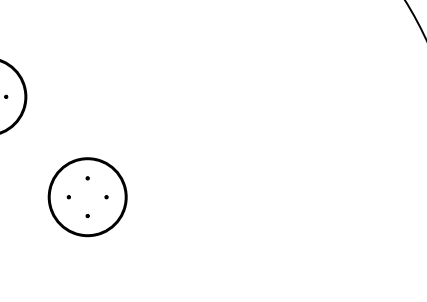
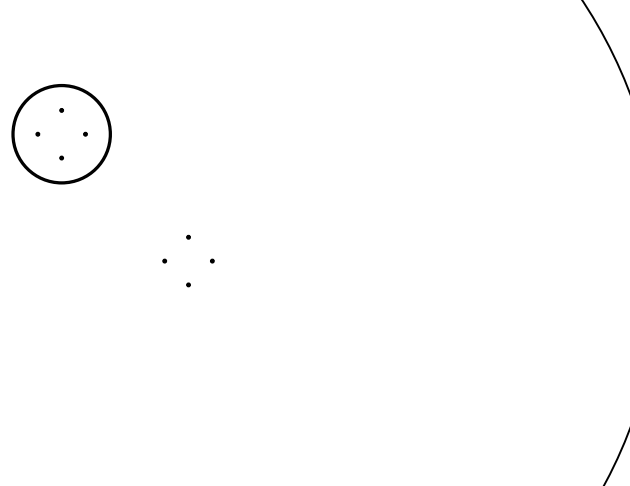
part: (87, 196) -> (188, 260), removed

